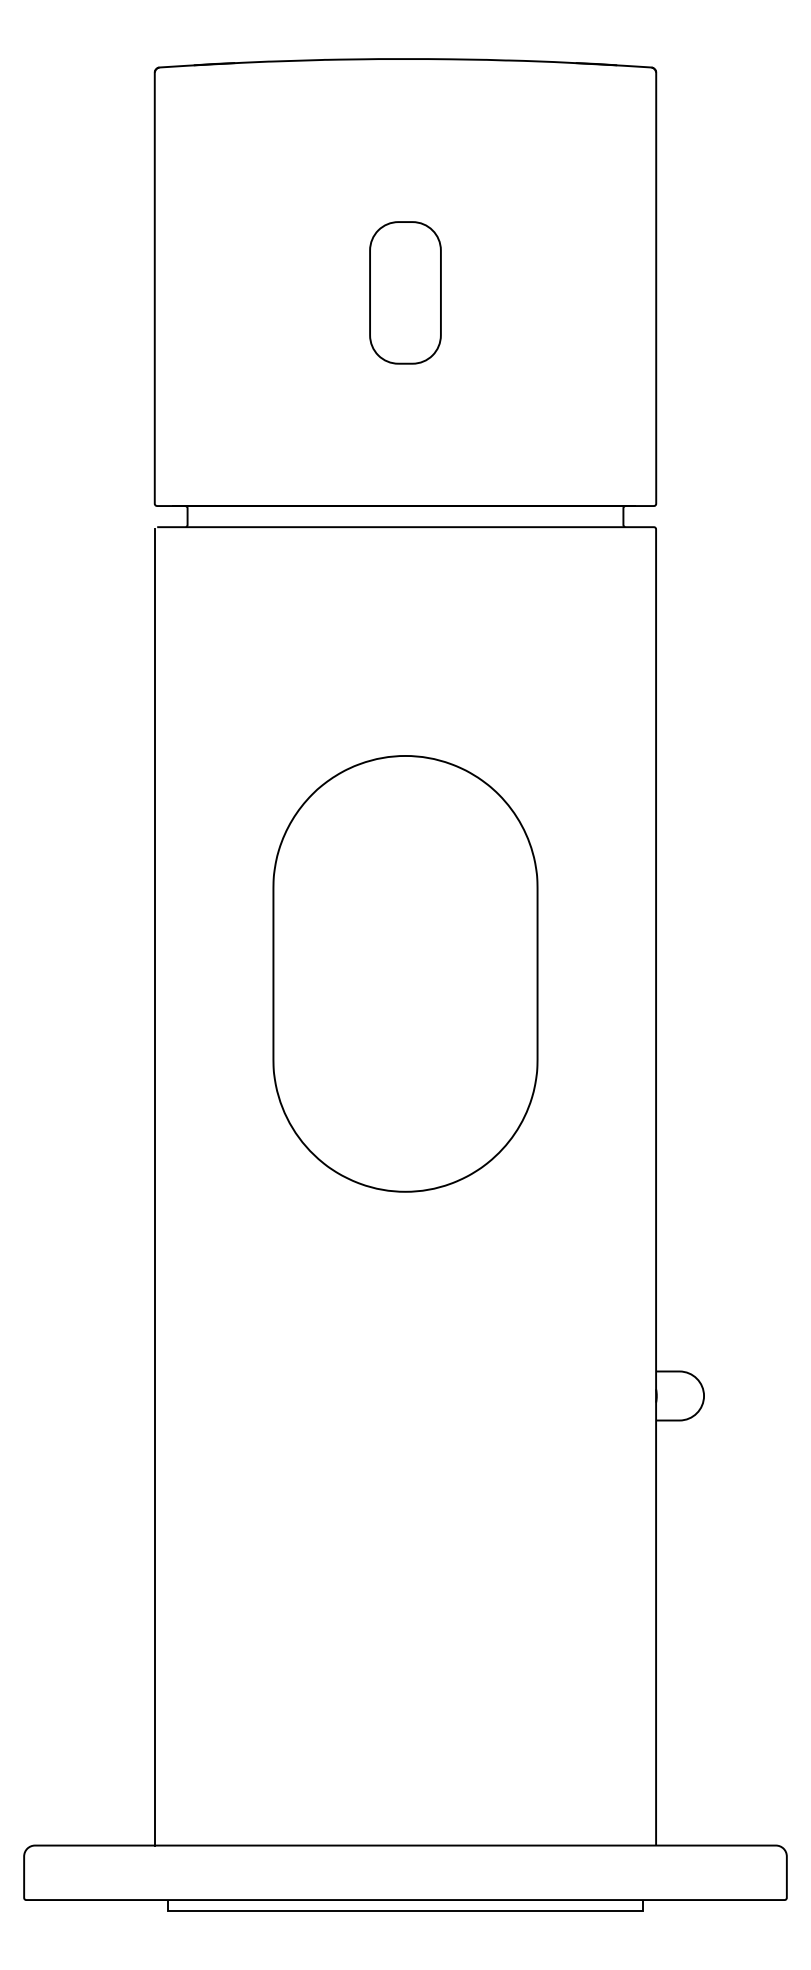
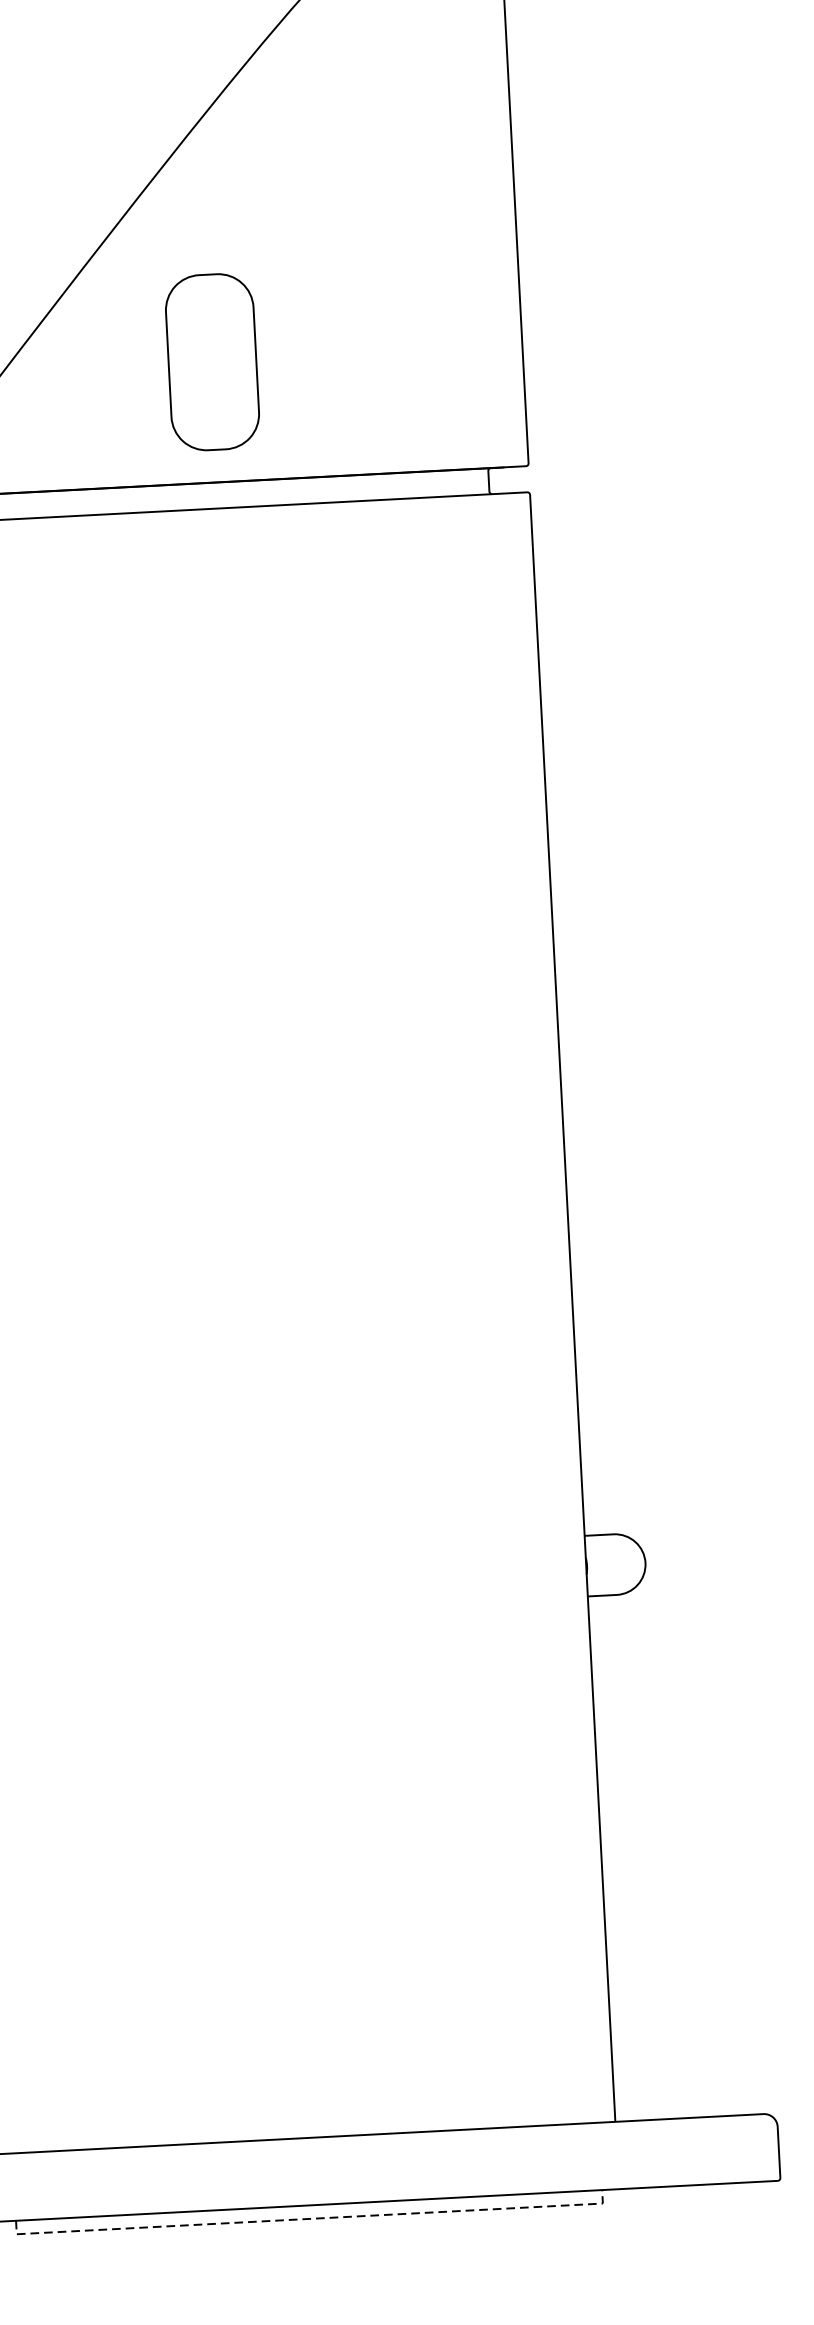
part: (405, 292) -> (212, 361), moved
part: (405, 973) -> (249, 1060), removed
line: (405, 1910) -> (309, 2218), solid -> dashed

